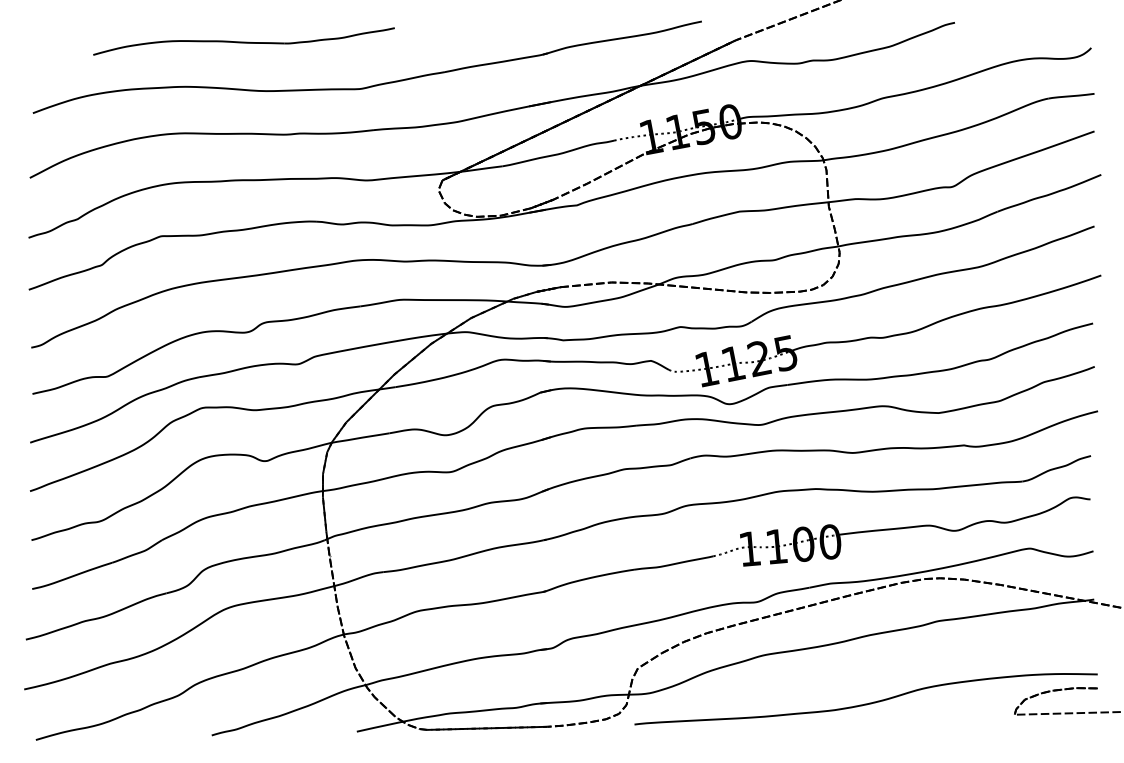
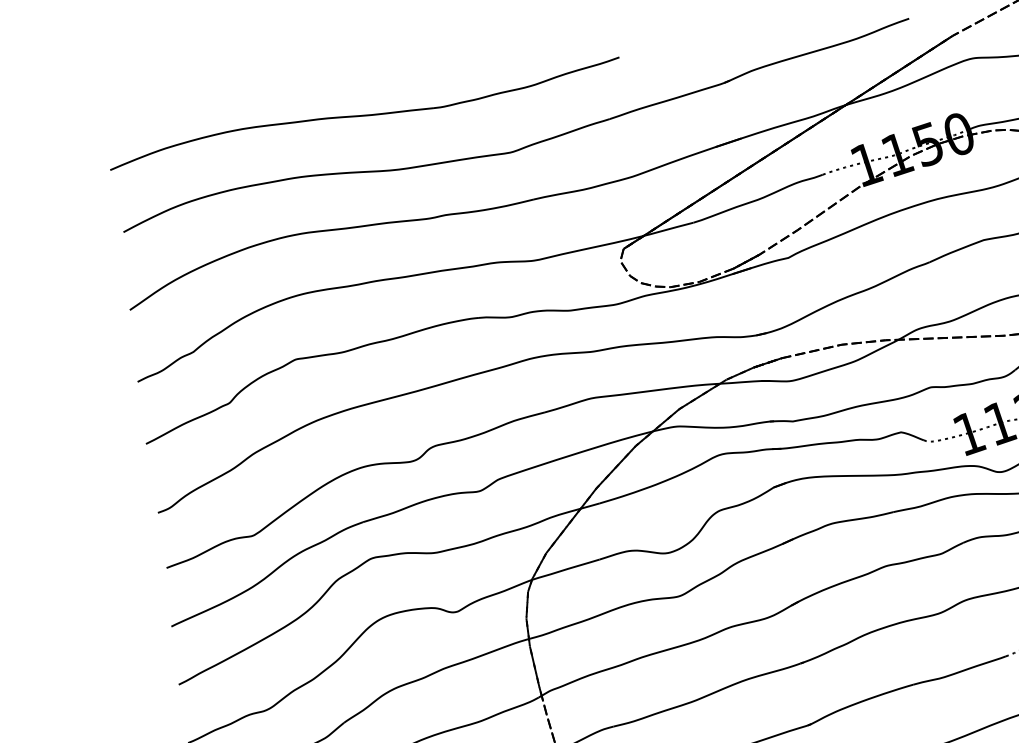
part: (243, 41) -> (364, 113), size x1.43

